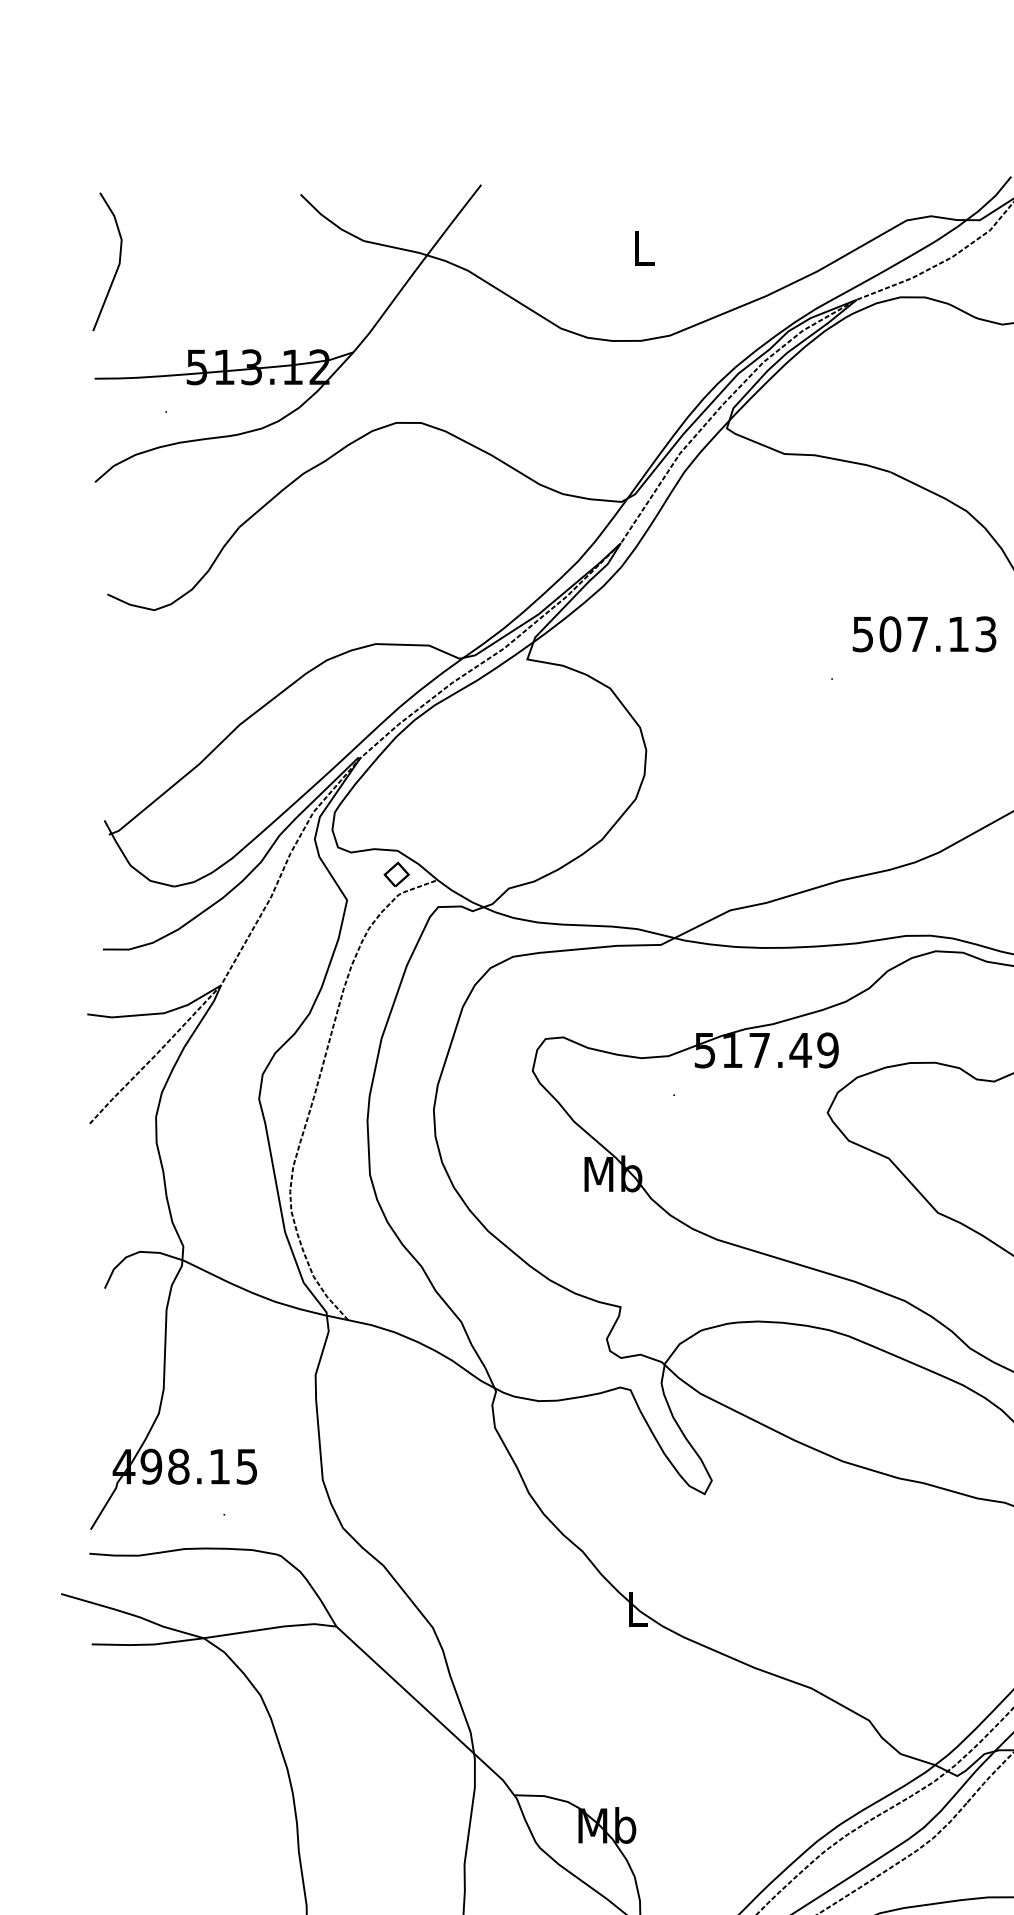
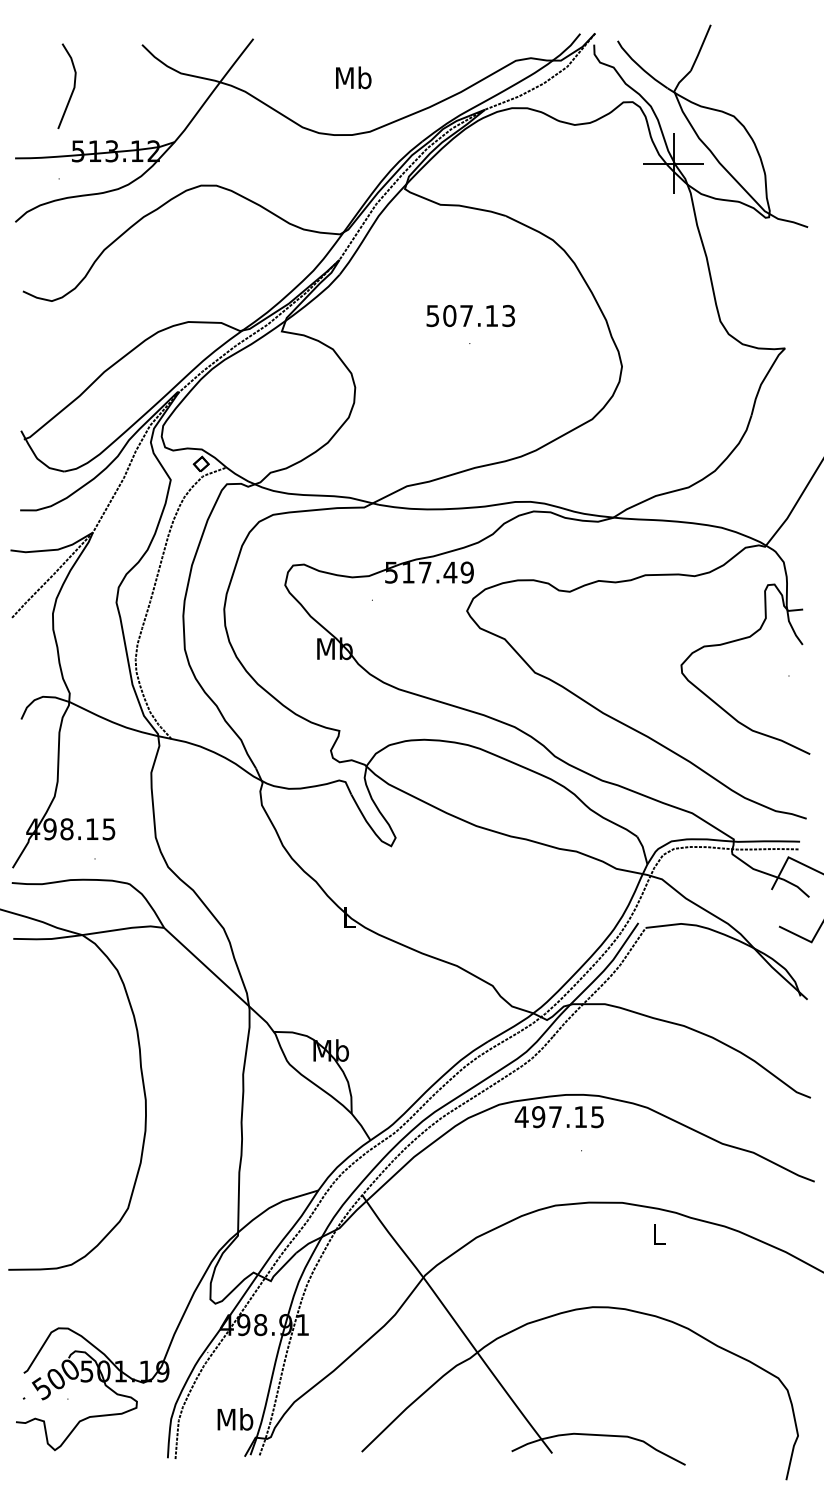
text: (643, 247) -> (353, 77), L -> Mb
line: (116, 267) -> (72, 89), moved
text: (923, 635) -> (470, 316), moved

